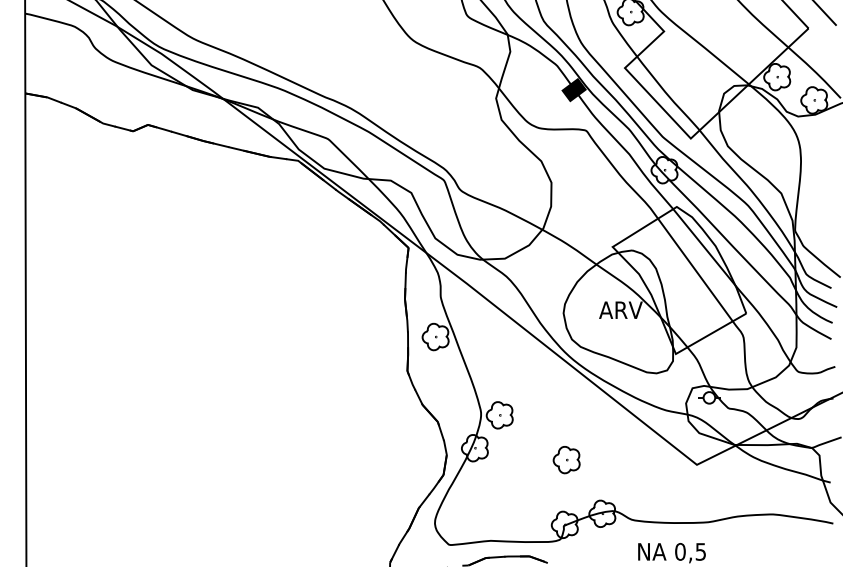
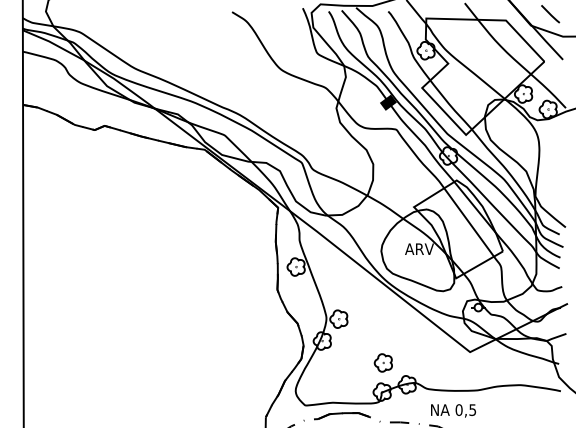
part: (565, 459) -> (382, 362), moved

